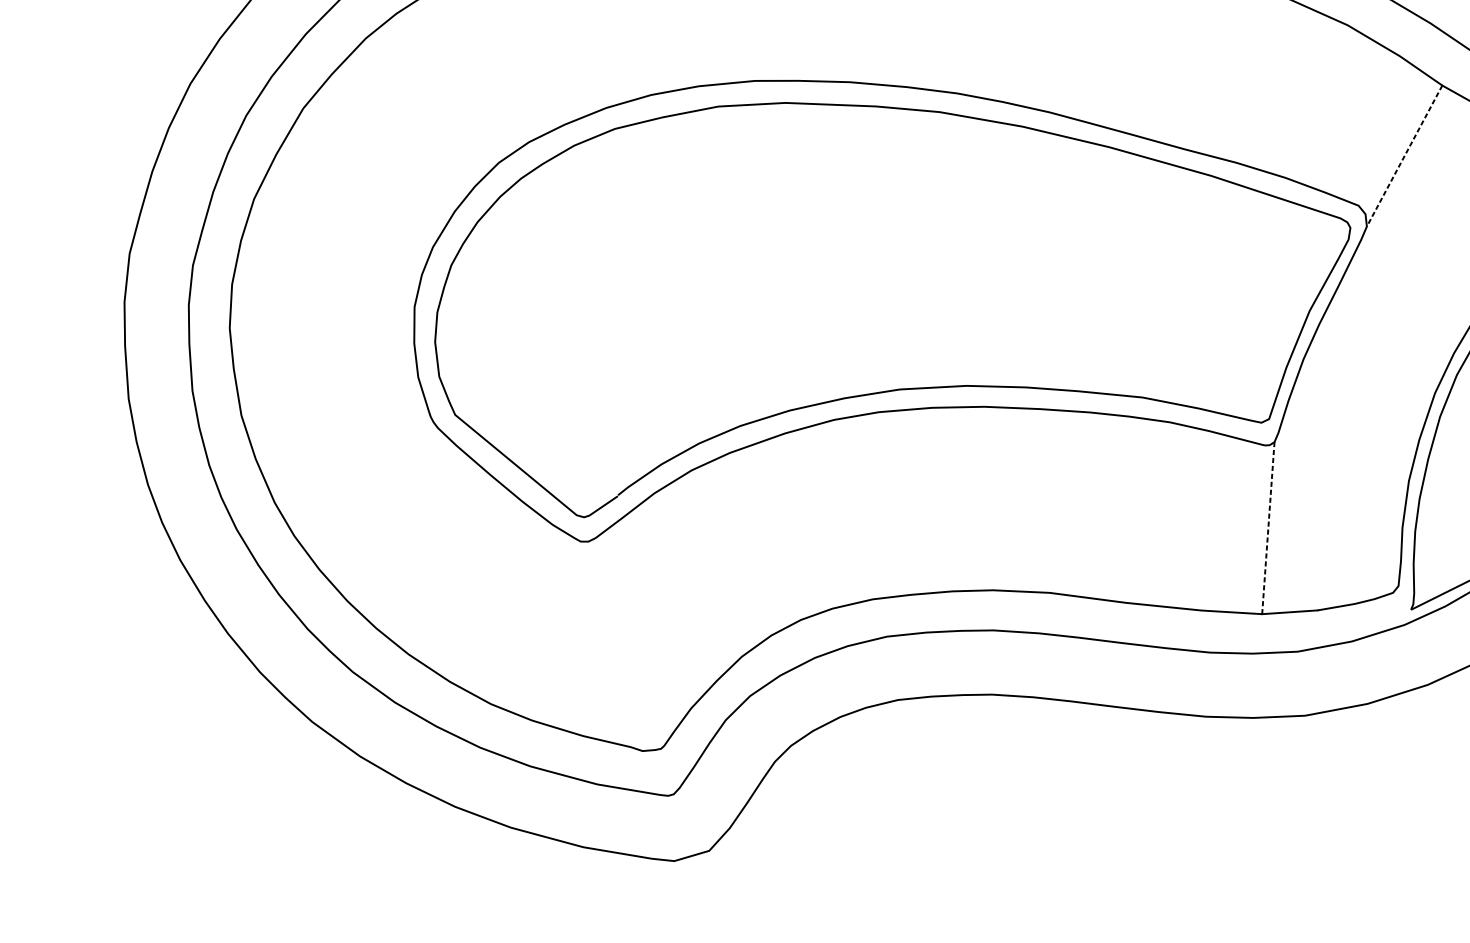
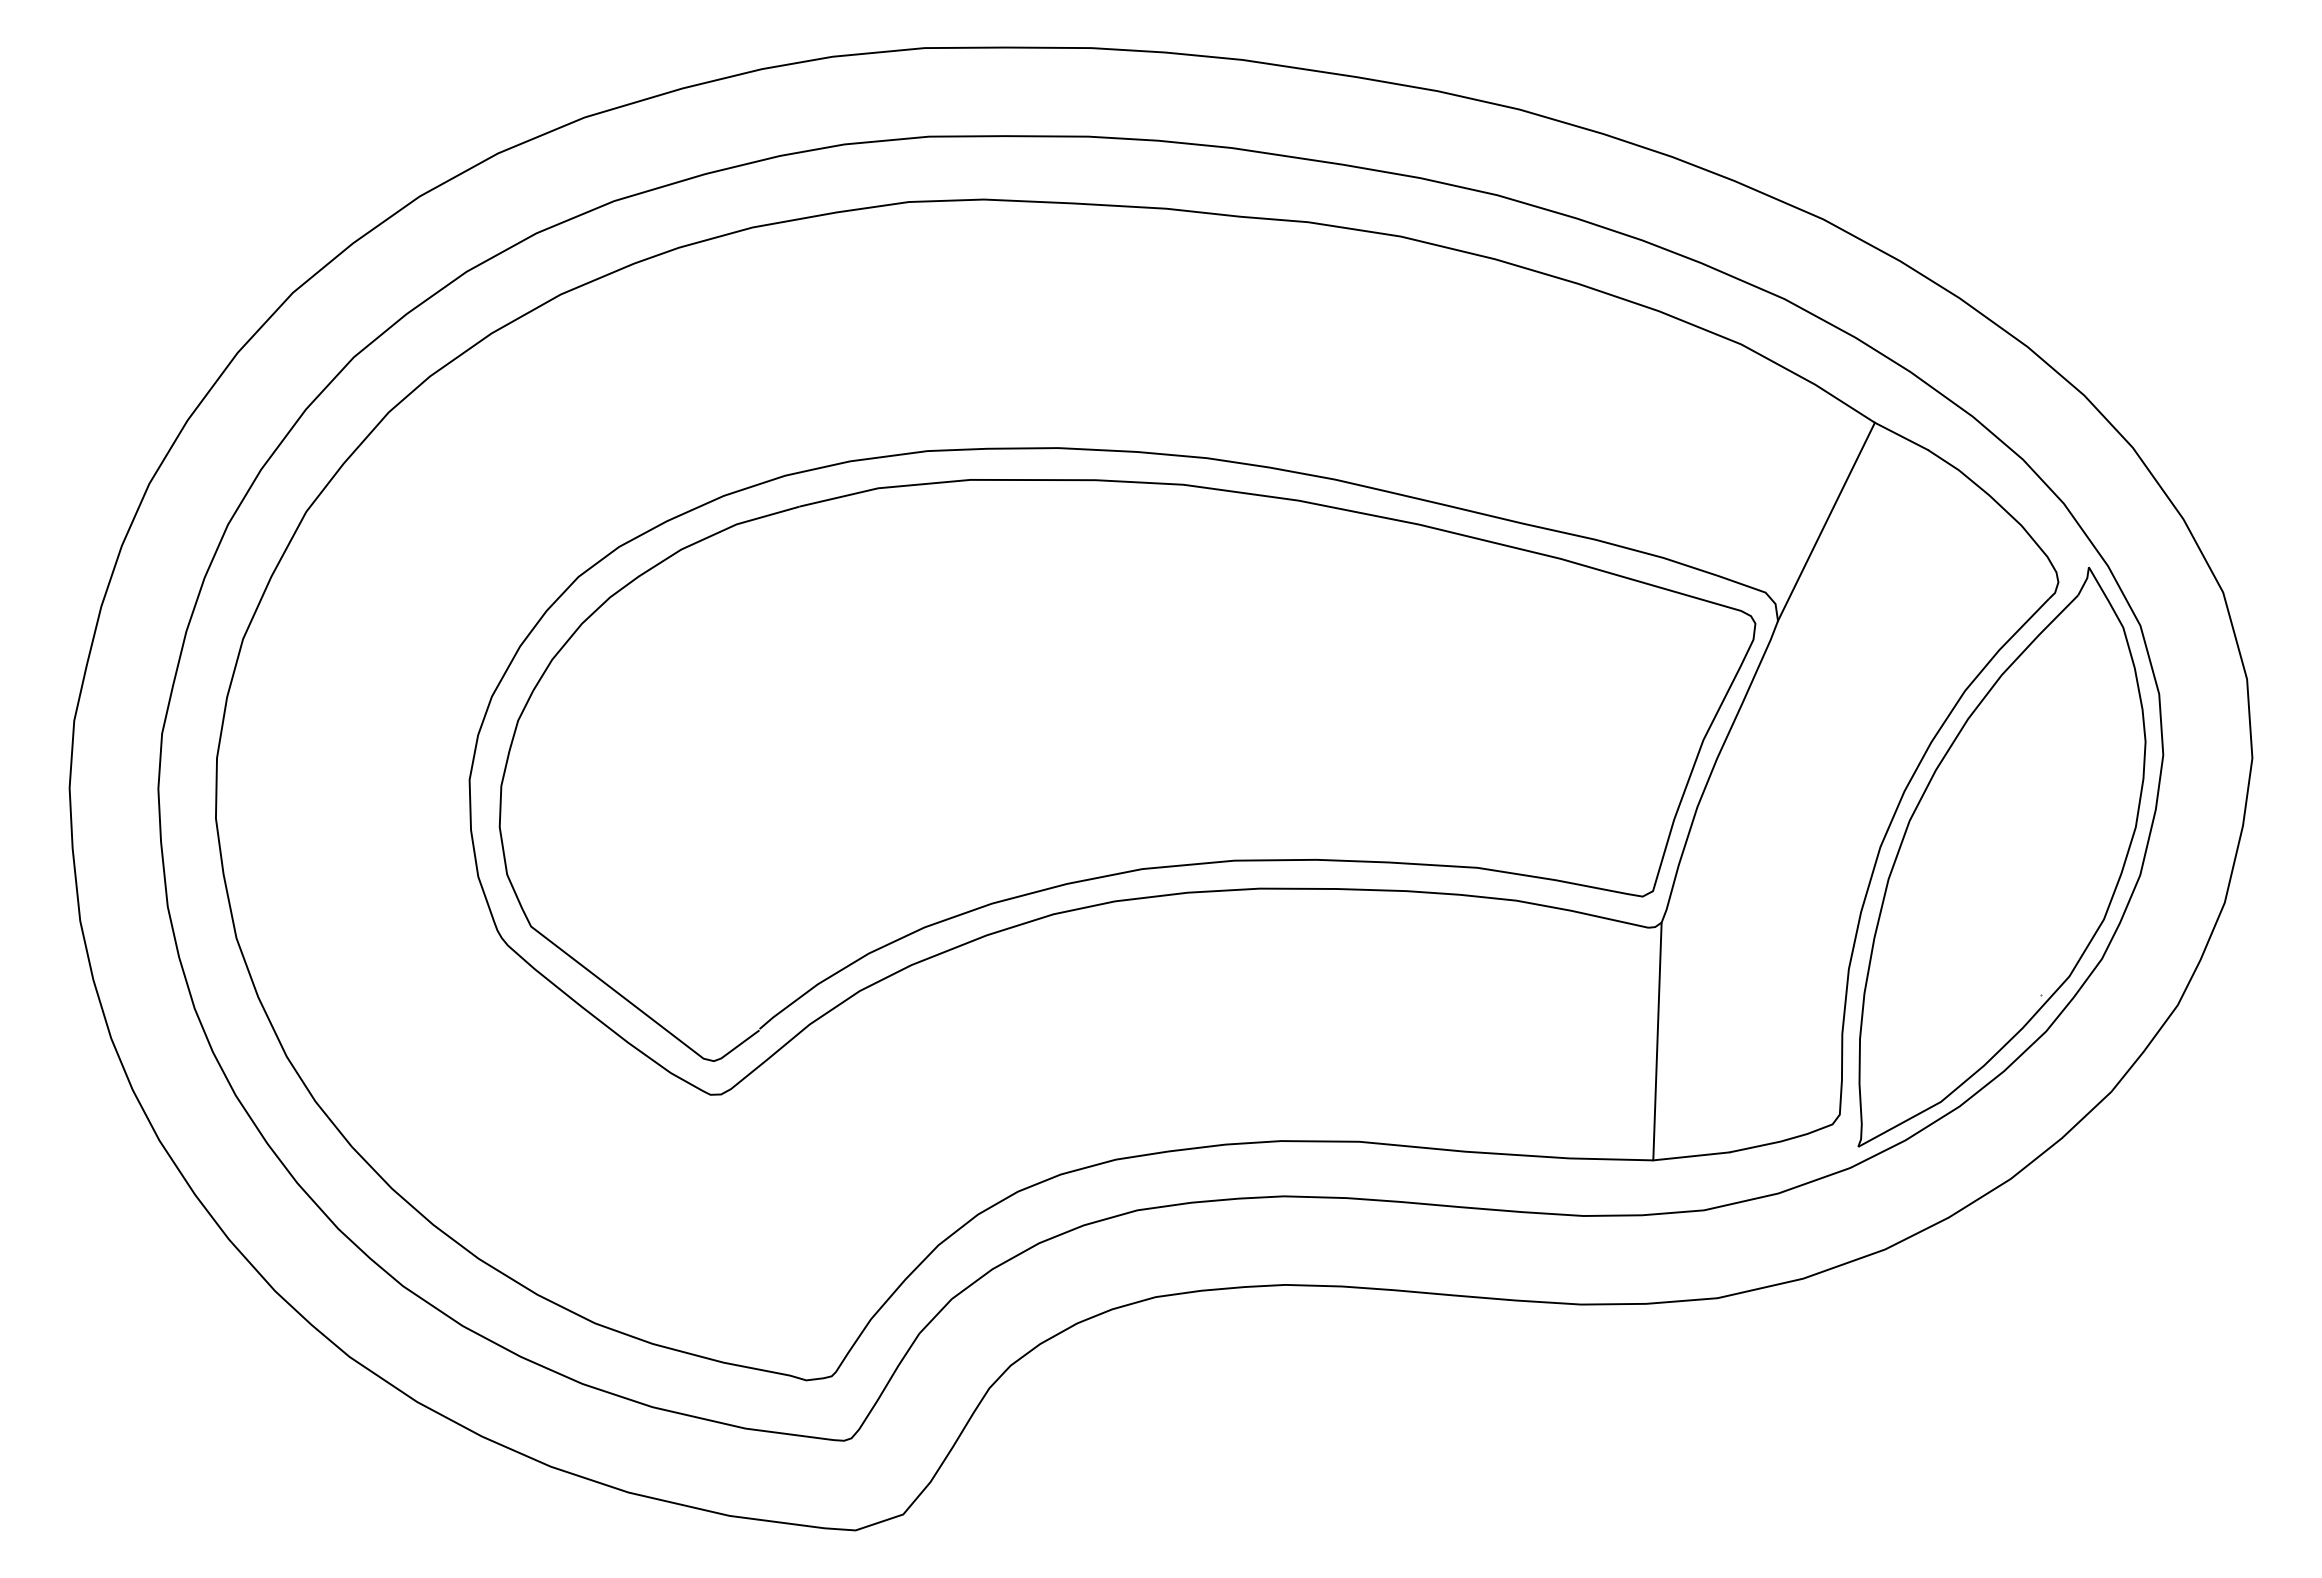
line: (1404, 156) -> (1826, 522), dashed -> solid
line: (1268, 528) -> (1657, 1041), dashed -> solid

